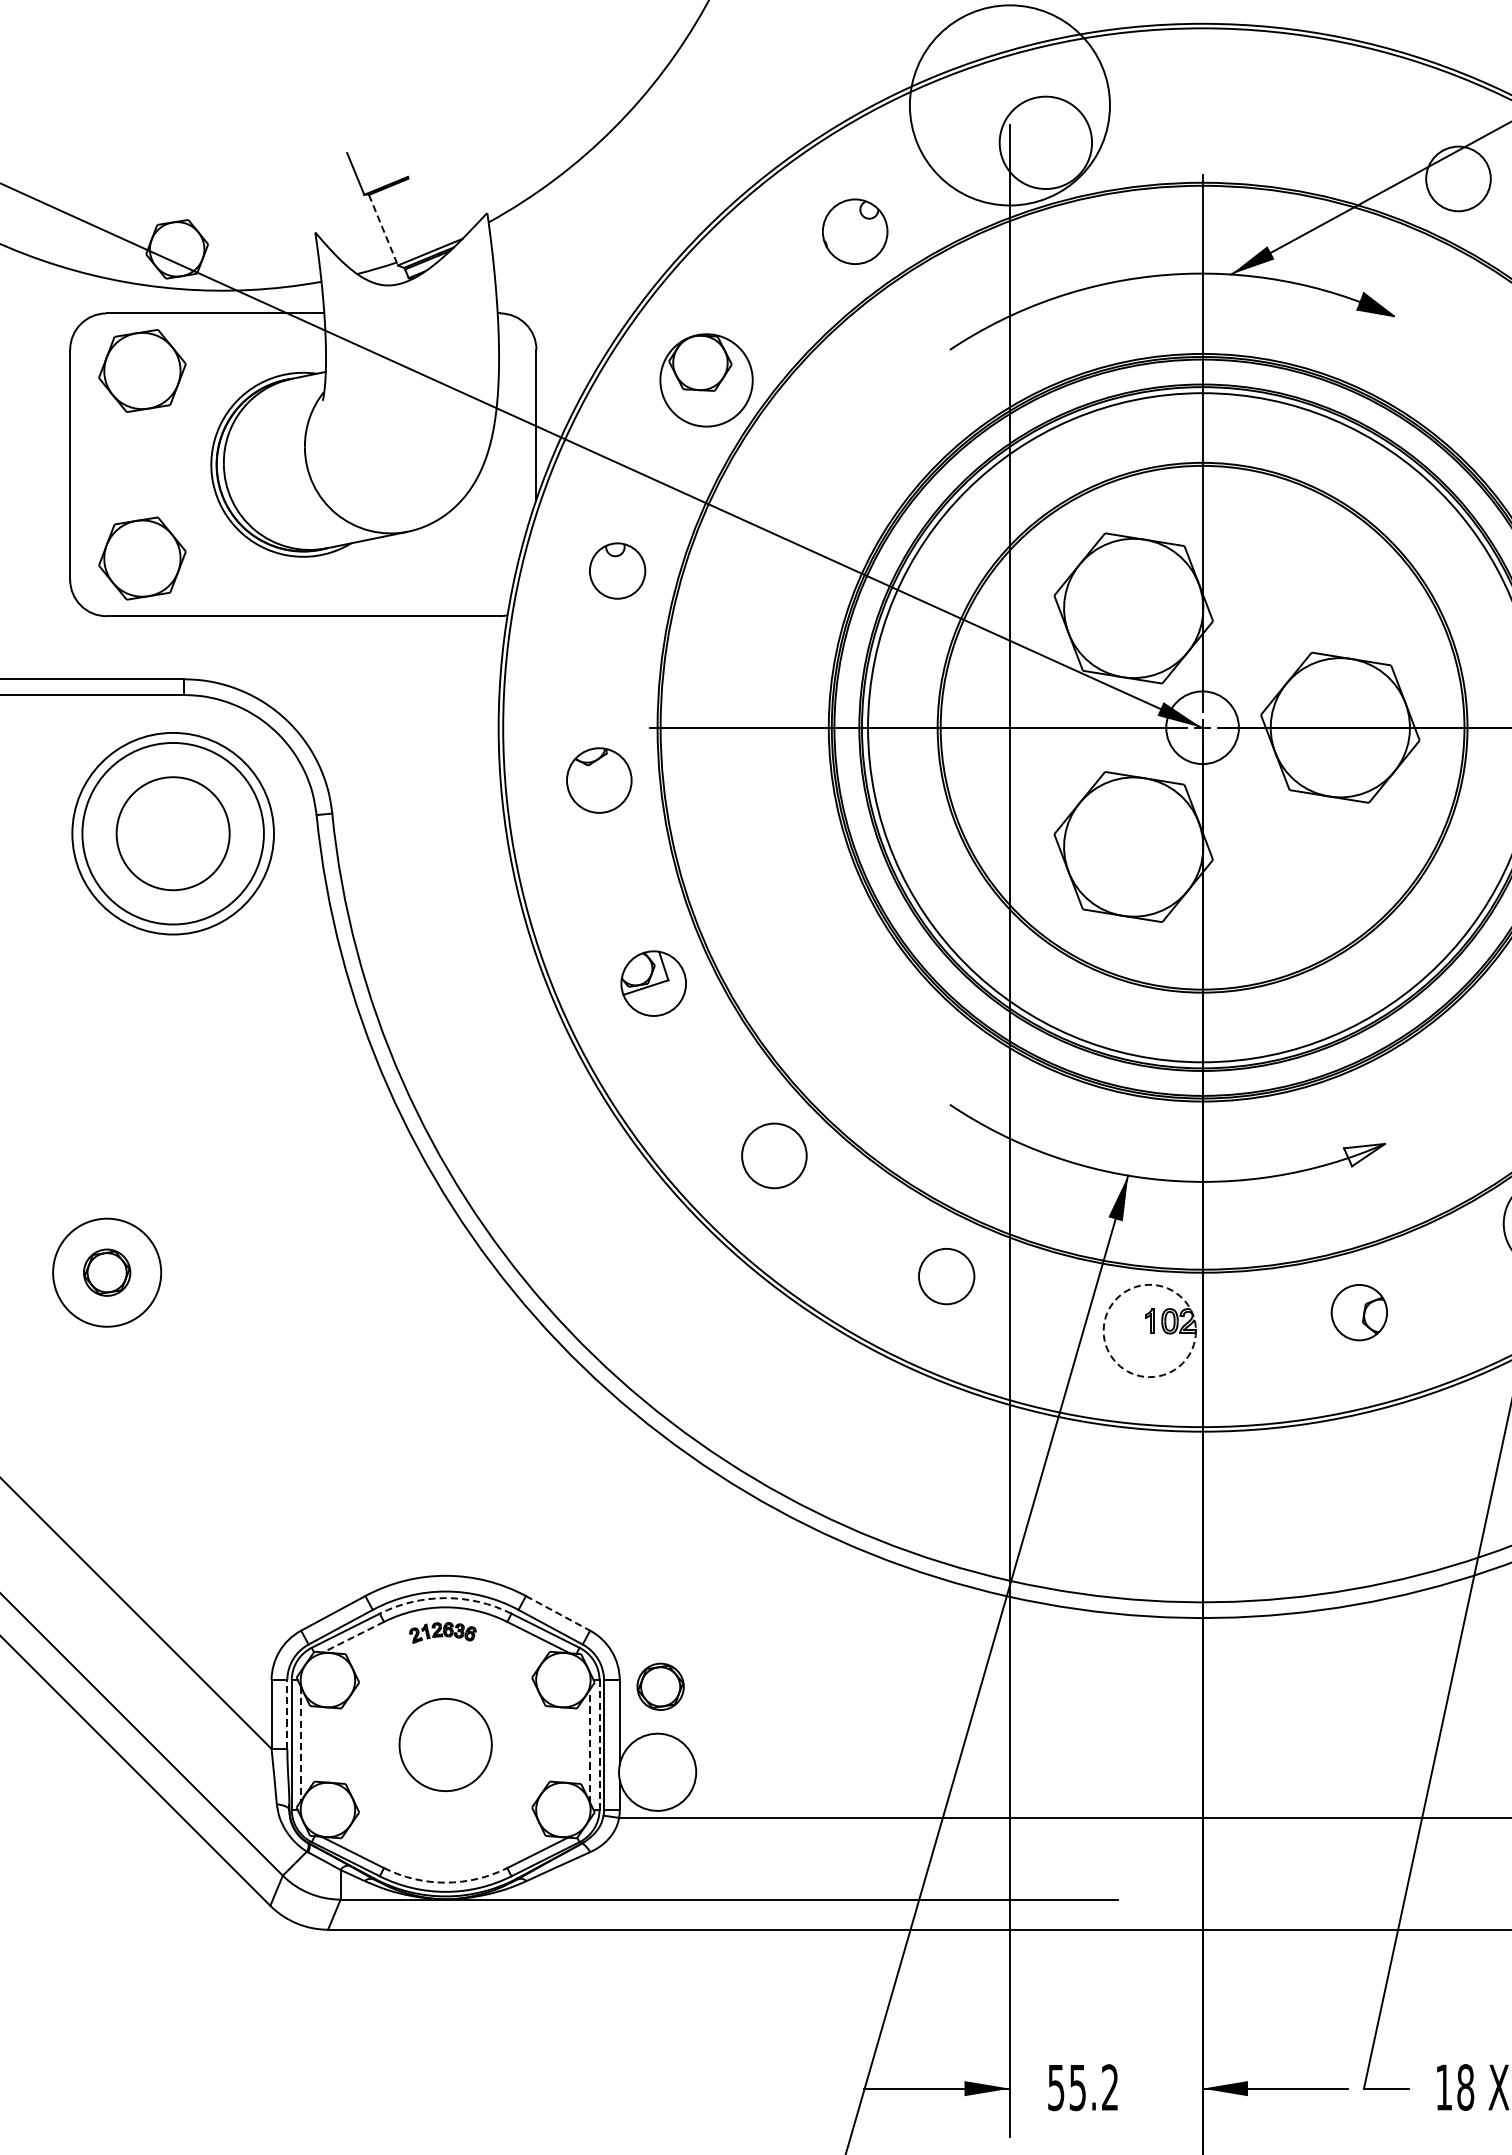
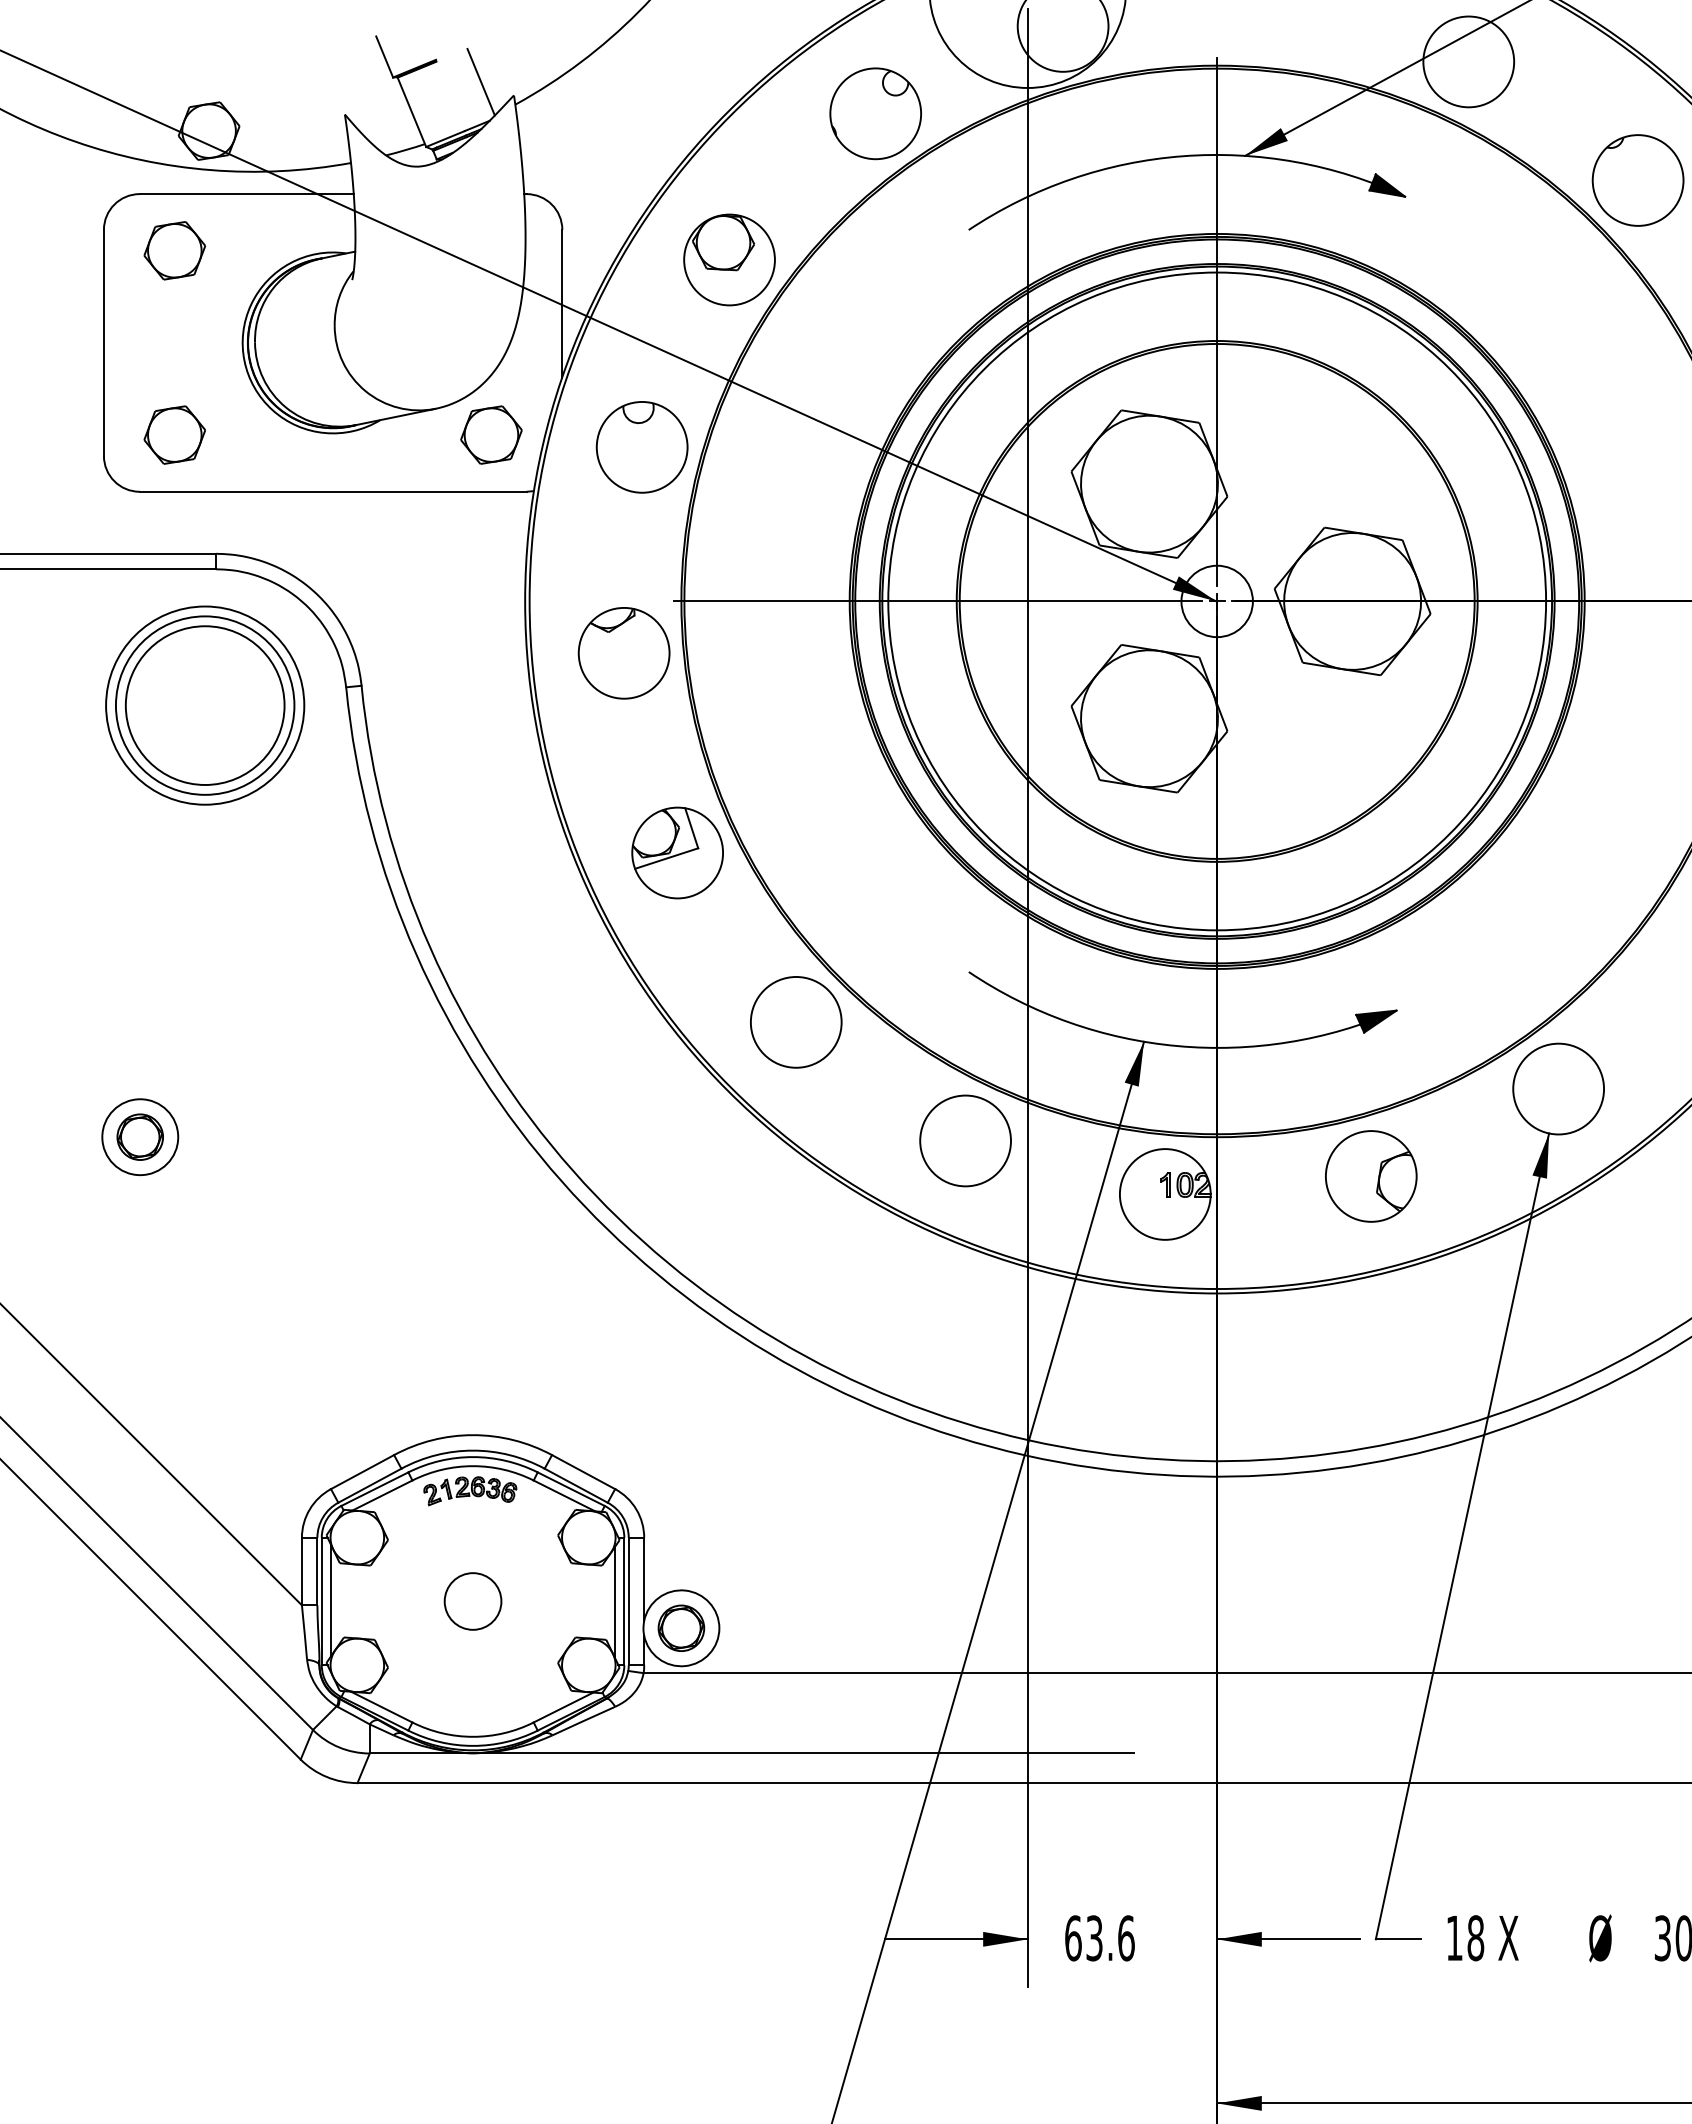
circle: (1458, 178) -> (1468, 61), size x1.43
line: (453, 198) -> (480, 81), added
line: (384, 230) -> (412, 112), dashed -> solid
part: (855, 231) -> (875, 113), size x1.43
part: (141, 370) -> (174, 250), size x0.71
part: (141, 557) -> (174, 434), size x0.71
part: (464, 557) -> (491, 434), added
part: (616, 571) -> (641, 447), size x1.67
part: (598, 780) -> (623, 653), size x1.43
circle: (172, 833) -> (204, 705), size x1.43
part: (653, 983) -> (677, 852), size x1.43
fill: (1364, 1155) -> (1376, 1021), added
circle: (773, 1156) -> (795, 1022), size x1.43
circle: (107, 1273) -> (140, 1137), size x0.71
circle: (946, 1276) -> (965, 1140), size x1.67
part: (1359, 1312) -> (1371, 1176), size x1.67
circle: (1148, 1331) -> (1164, 1194), dashed -> solid
arc: (446, 1598) -> (473, 1457), dashed -> solid
line: (558, 1613) -> (583, 1472), dashed -> solid
part: (443, 1633) -> (470, 1491), size x1.43
line: (353, 1637) -> (382, 1495), dashed -> solid
part: (660, 1686) -> (681, 1627), moved
line: (287, 1714) -> (317, 1571), dashed -> solid
line: (300, 1745) -> (330, 1601), dashed -> solid
circle: (445, 1745) -> (472, 1601), size x0.62
line: (599, 1745) -> (624, 1601), dashed -> solid
line: (590, 1746) -> (615, 1602), dashed -> solid
arc: (446, 1882) -> (473, 1736), dashed -> solid
text: (1082, 2087) -> (1099, 1938), 55.2 -> 63.6

